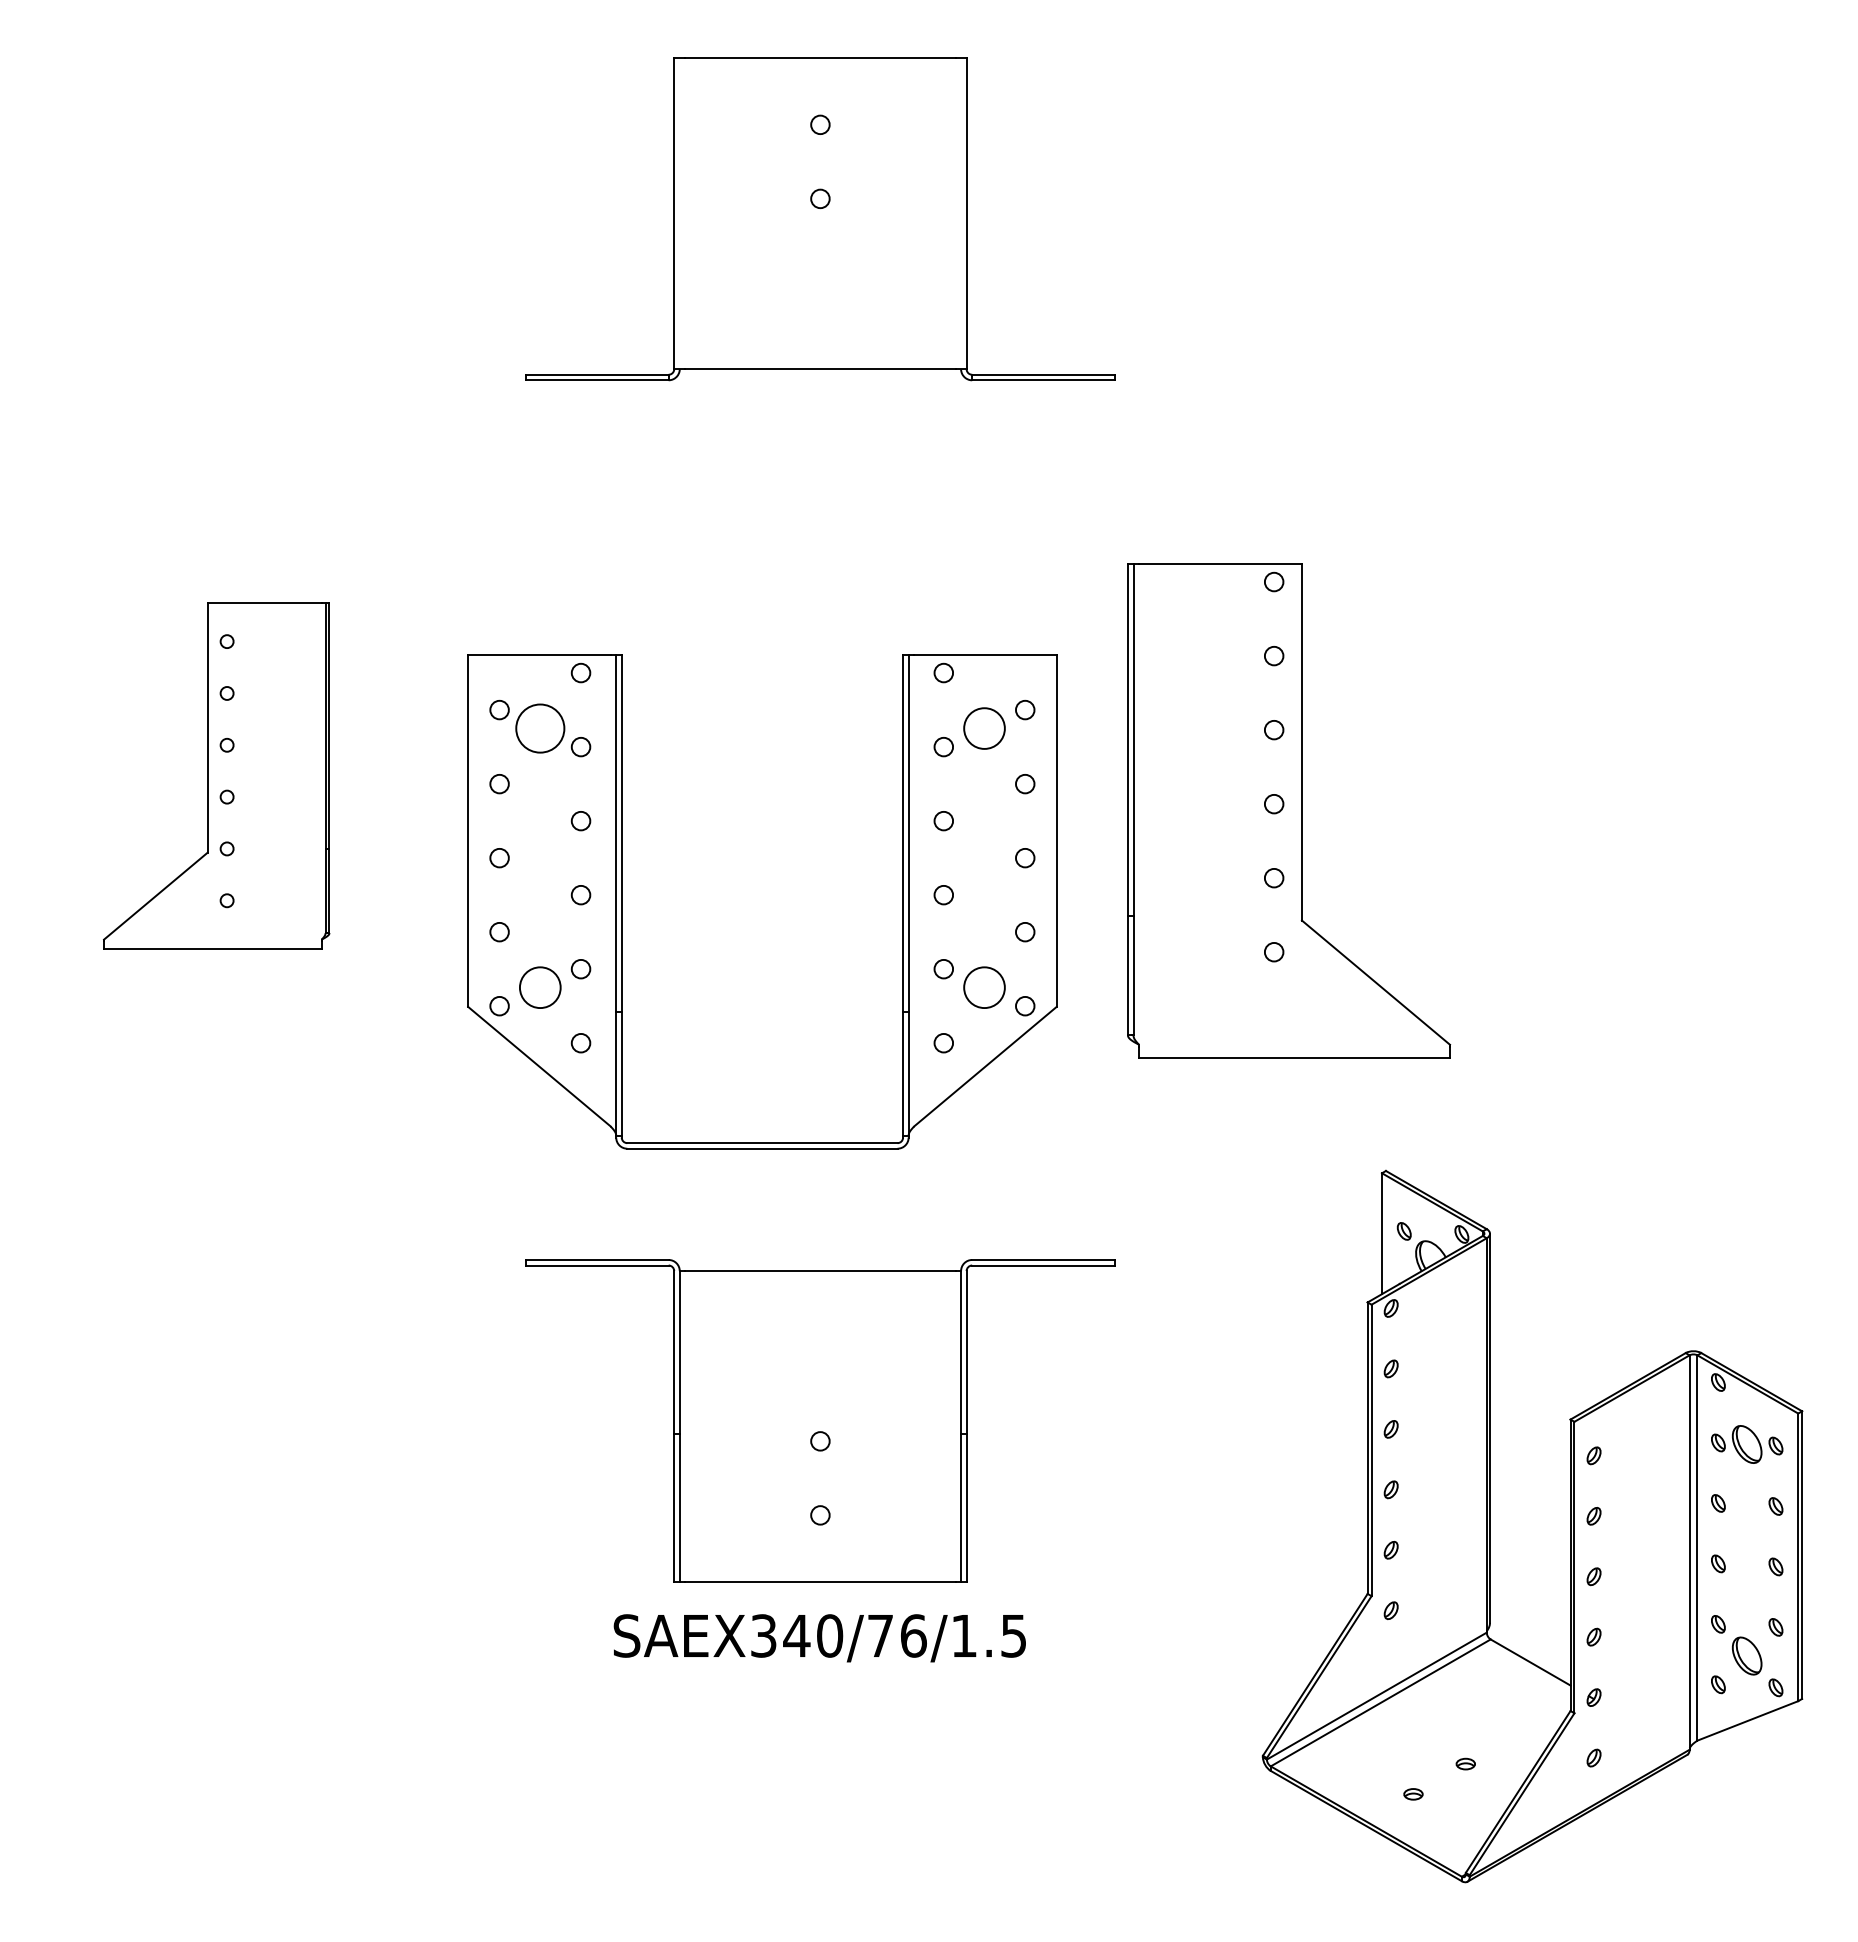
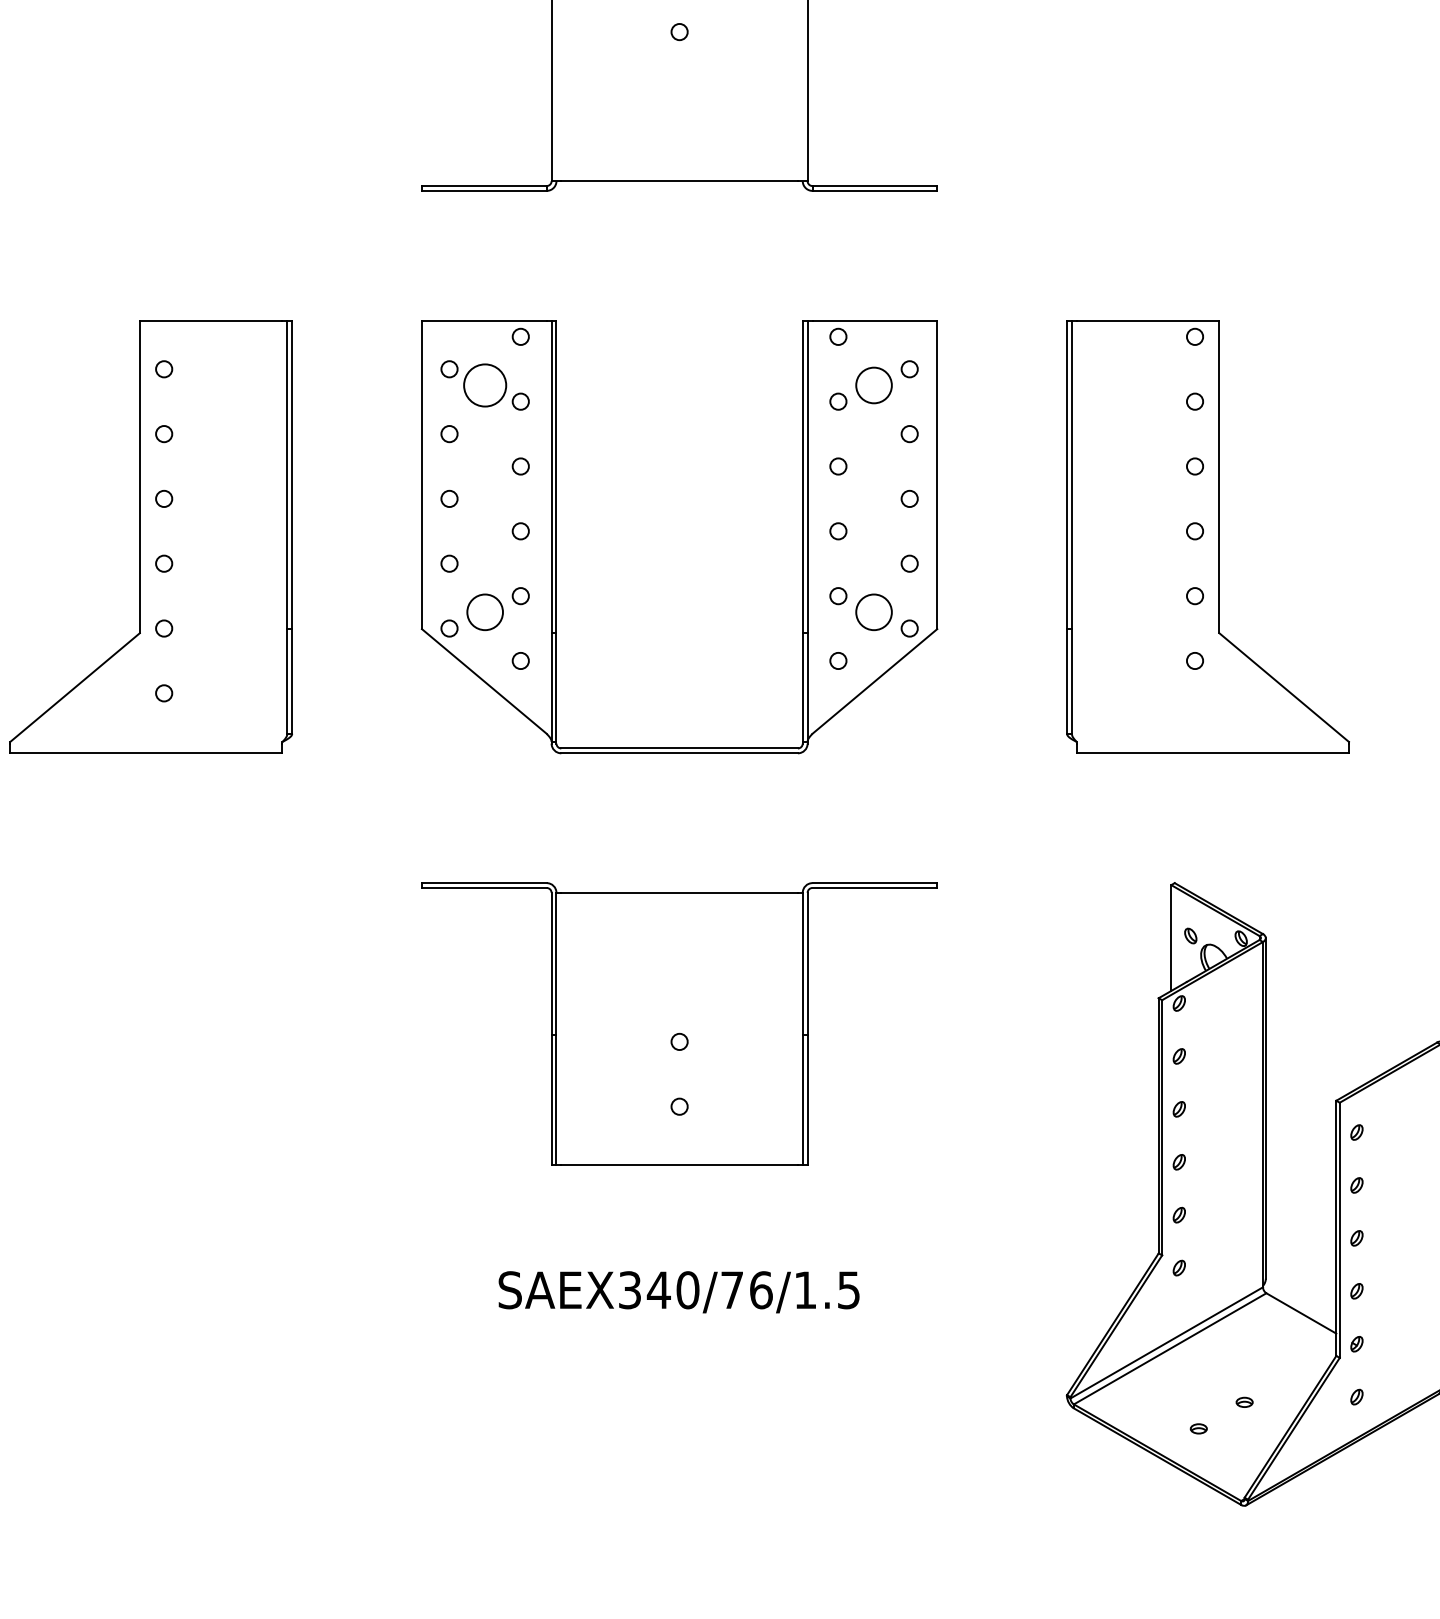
part: (216, 775) -> (150, 536), size x1.43
part: (1289, 810) -> (1208, 536), moved
part: (622, 901) -> (557, 536), moved
part: (820, 1420) -> (679, 1023), moved

